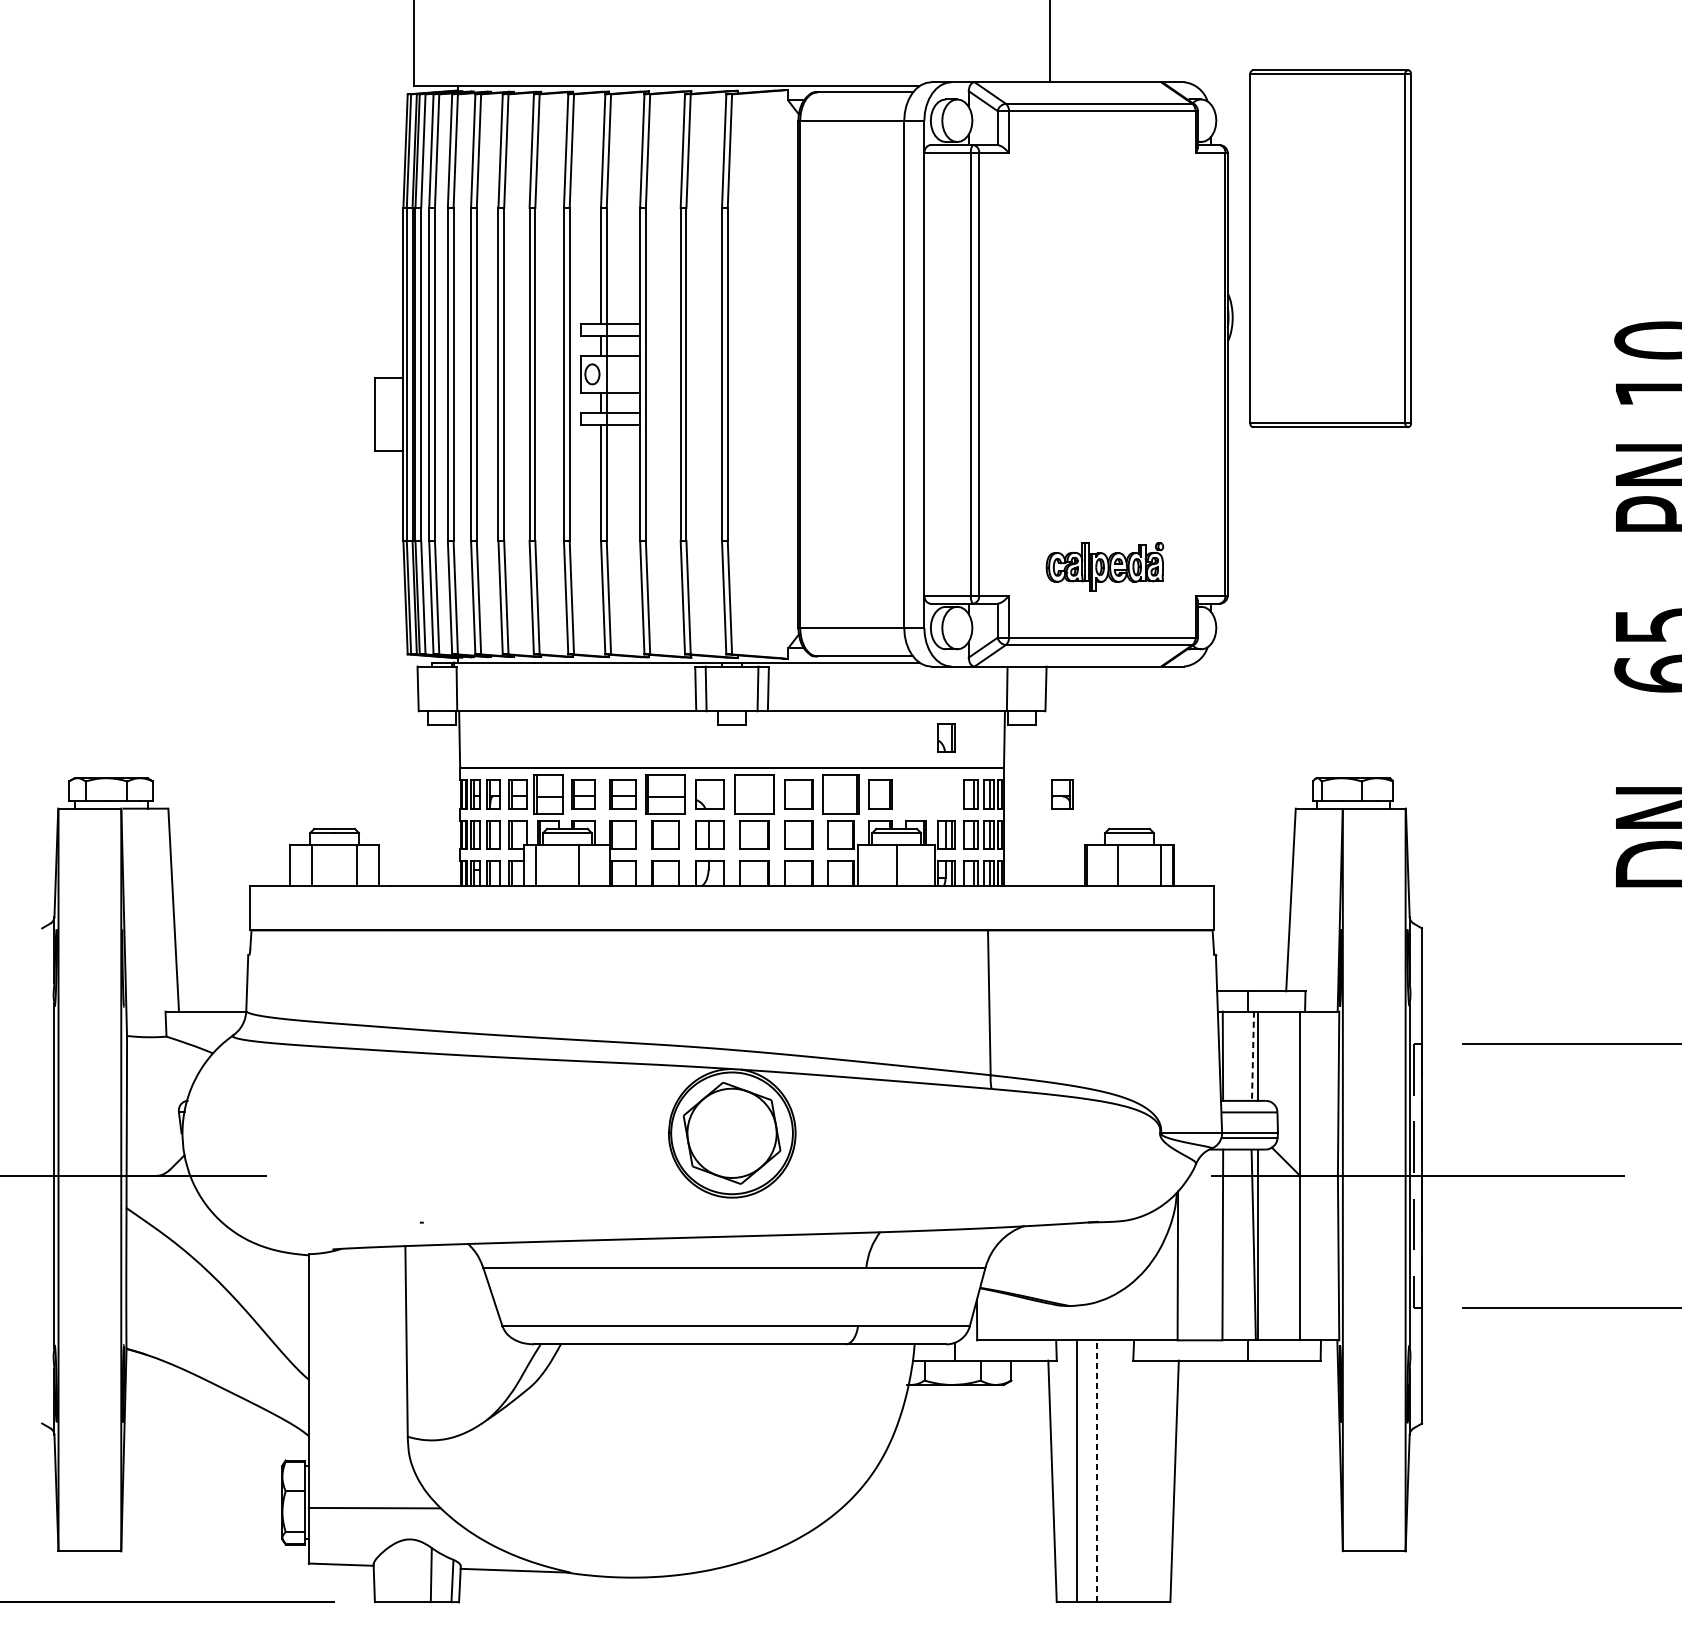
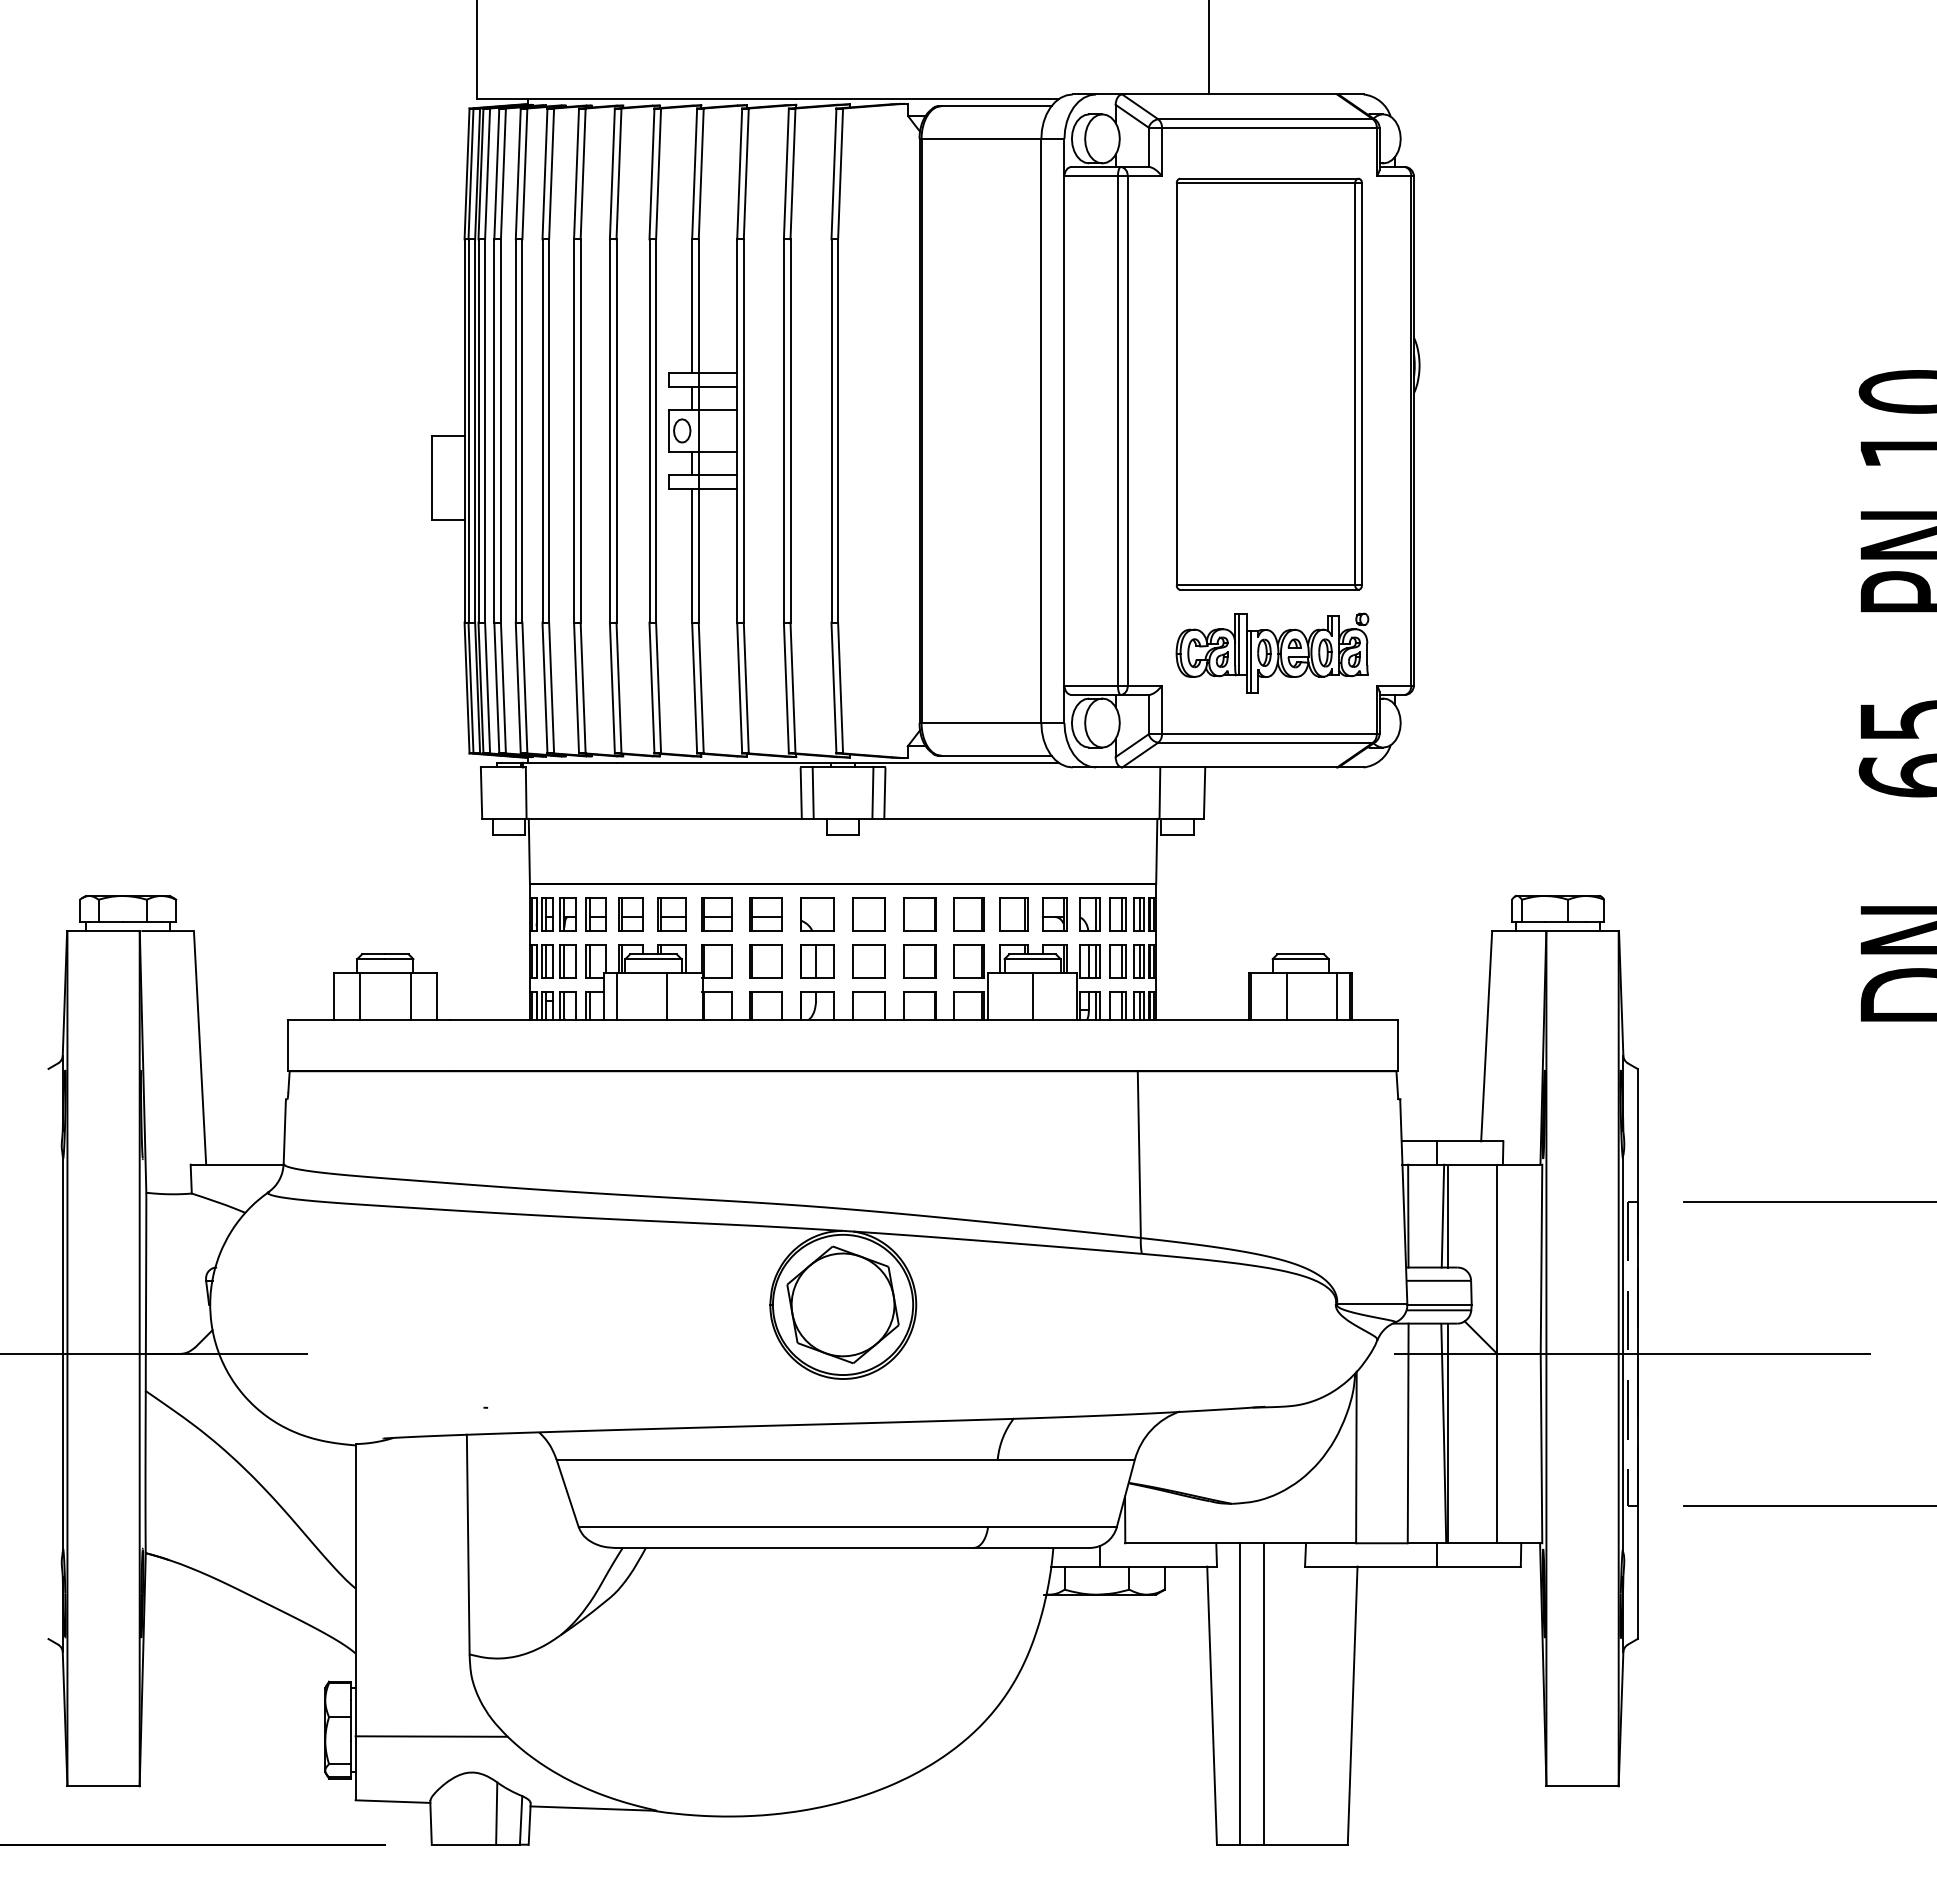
part: (1329, 248) -> (1268, 383), moved
part: (1104, 566) -> (1272, 652), size x1.43
part: (946, 737) -> (1089, 914), moved
part: (547, 794) -> (630, 914), size x0.71
part: (664, 794) -> (765, 914), size x0.71
part: (754, 794) -> (868, 914), size x0.71
part: (841, 794) -> (968, 914), size x0.71
part: (1062, 794) -> (1054, 914), moved
line: (1252, 1056) -> (1442, 1216), dashed -> solid
line: (1097, 1470) -> (1263, 1693), dashed -> solid

